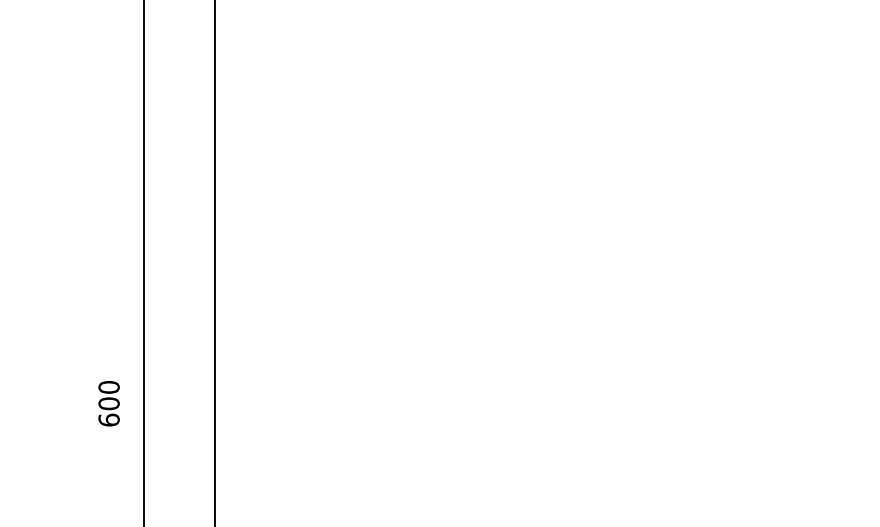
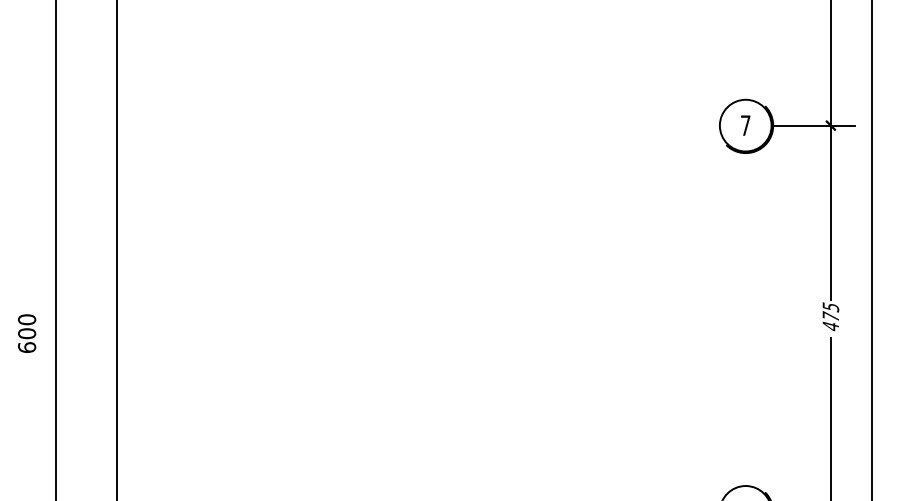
text: (109, 403) -> (27, 333), moved

